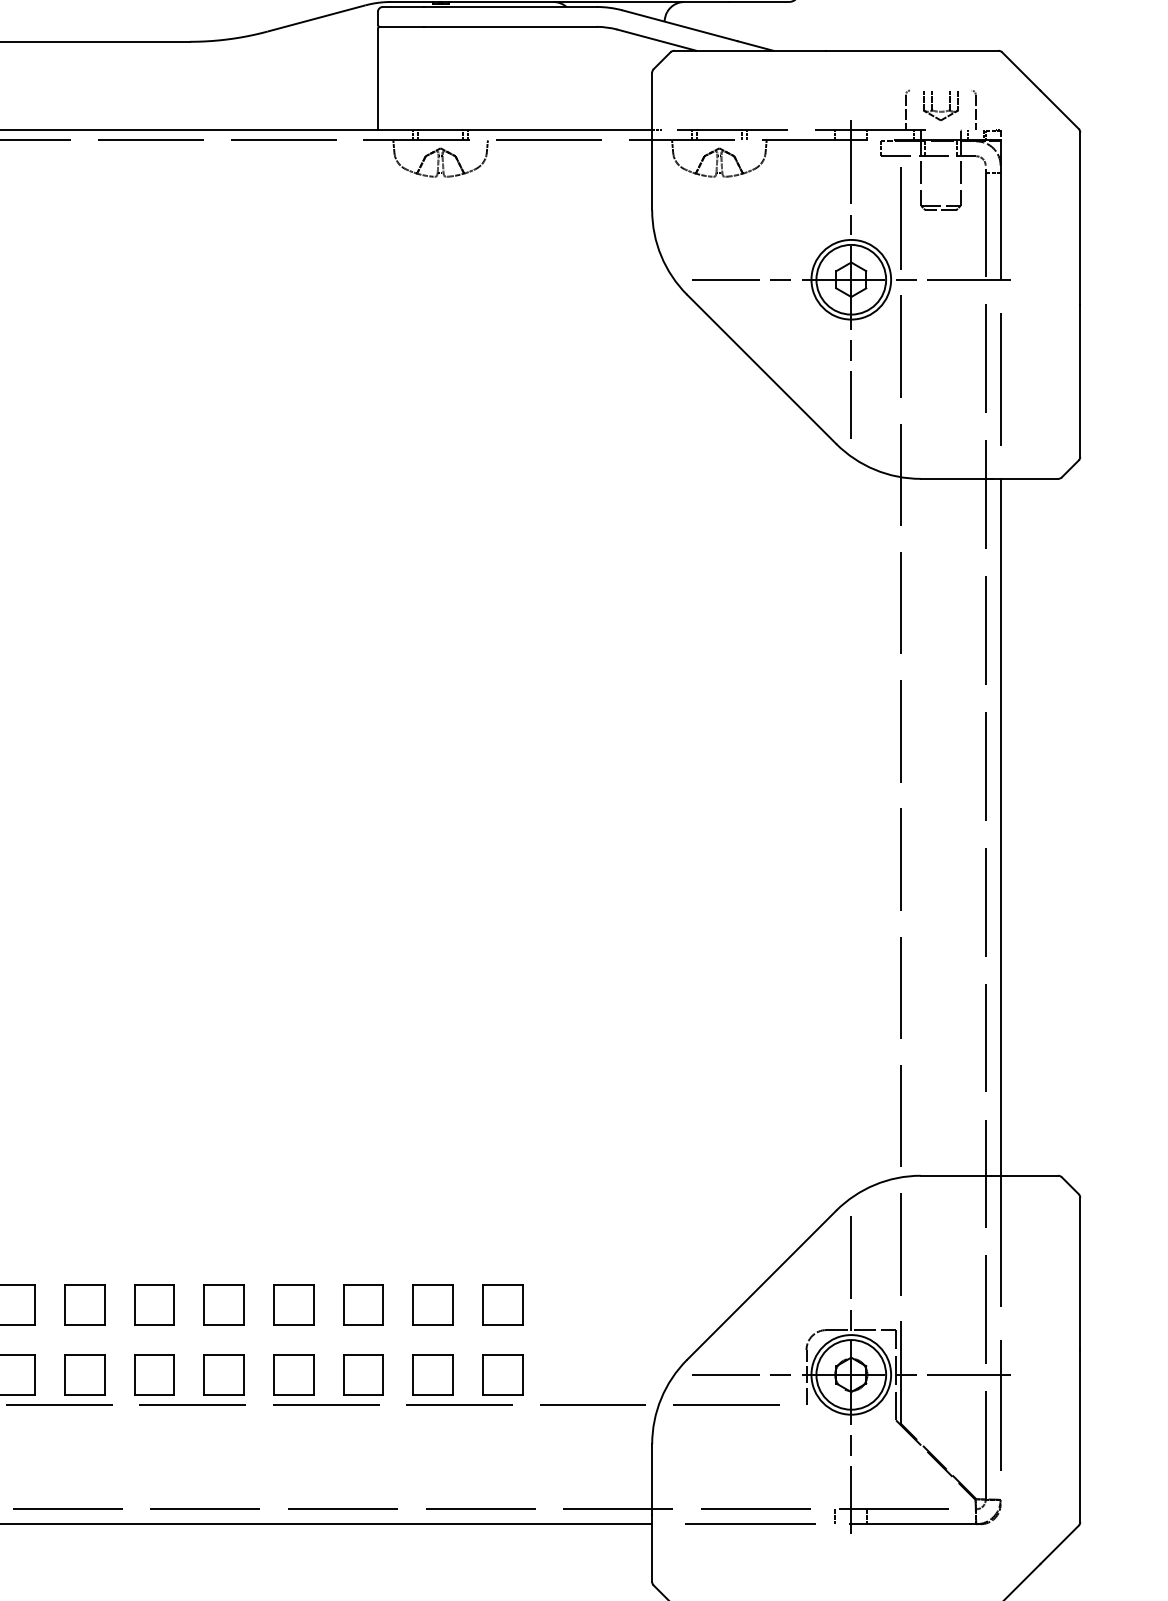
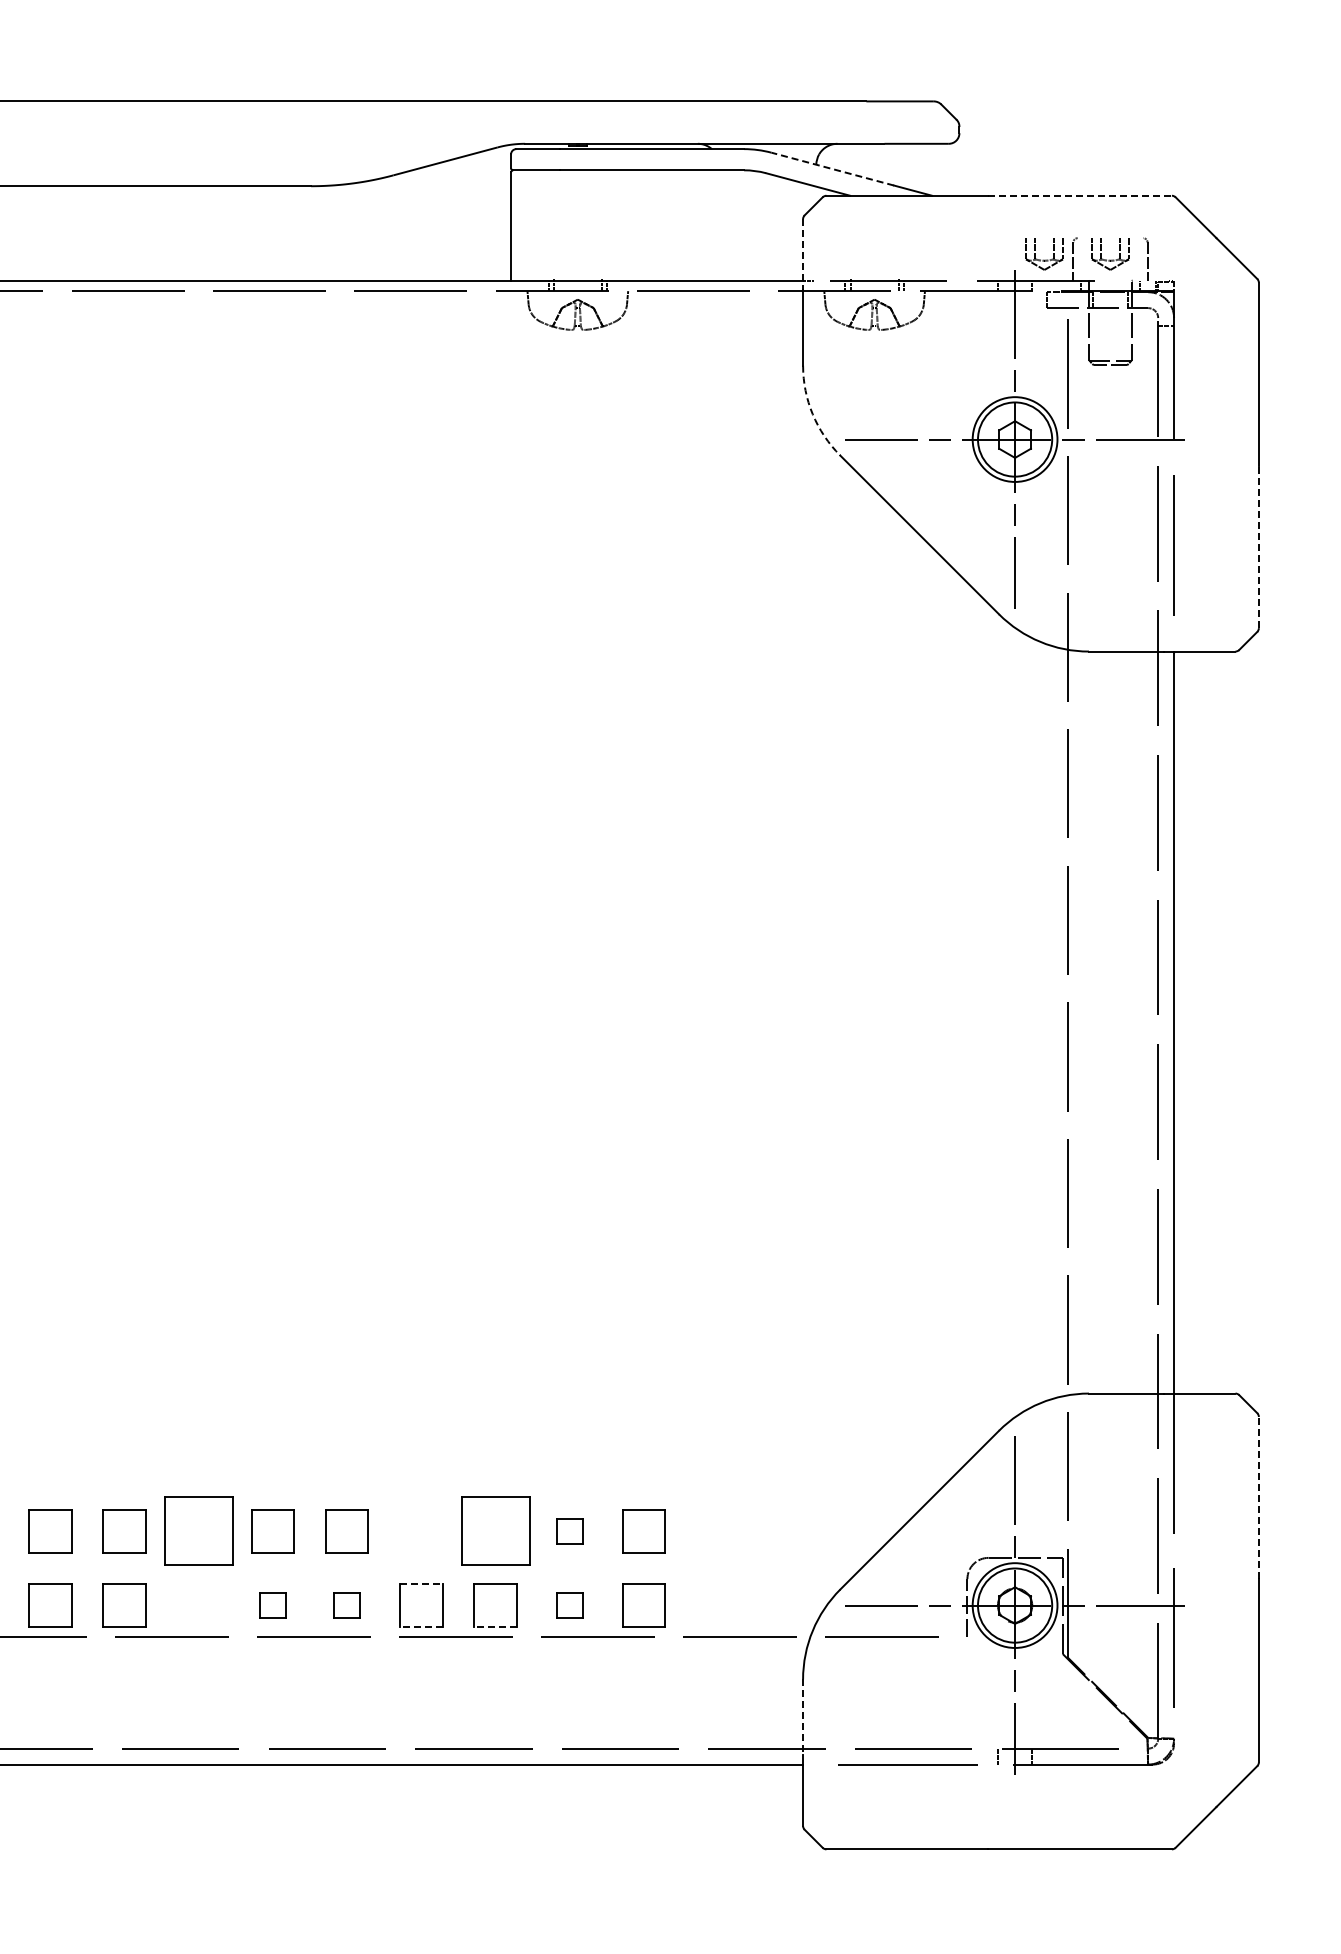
line: (679, 26) -> (832, 169), solid -> dashed
line: (912, 50) -> (1080, 195), solid -> dashed
line: (652, 105) -> (803, 254), solid -> dashed
part: (878, 105) -> (1044, 254), added
arc: (661, 256) -> (812, 414), solid -> dashed
line: (1079, 381) -> (1258, 547), solid -> dashed
line: (1079, 1273) -> (1258, 1497), solid -> dashed
part: (84, 1305) -> (198, 1531), size x1.6
part: (293, 1305) -> (421, 1531), removed
part: (363, 1305) -> (495, 1531), size x1.6
part: (432, 1305) -> (569, 1531), size x0.6
line: (293, 1355) -> (421, 1584), solid -> dashed
part: (84, 1374) -> (198, 1605), removed
part: (153, 1374) -> (272, 1605), size x0.6
part: (223, 1374) -> (346, 1605), size x0.6
part: (432, 1374) -> (569, 1605), size x0.6
line: (292, 1394) -> (420, 1626), solid -> dashed
line: (363, 1394) -> (495, 1626), solid -> dashed
line: (652, 1480) -> (803, 1717), solid -> dashed

